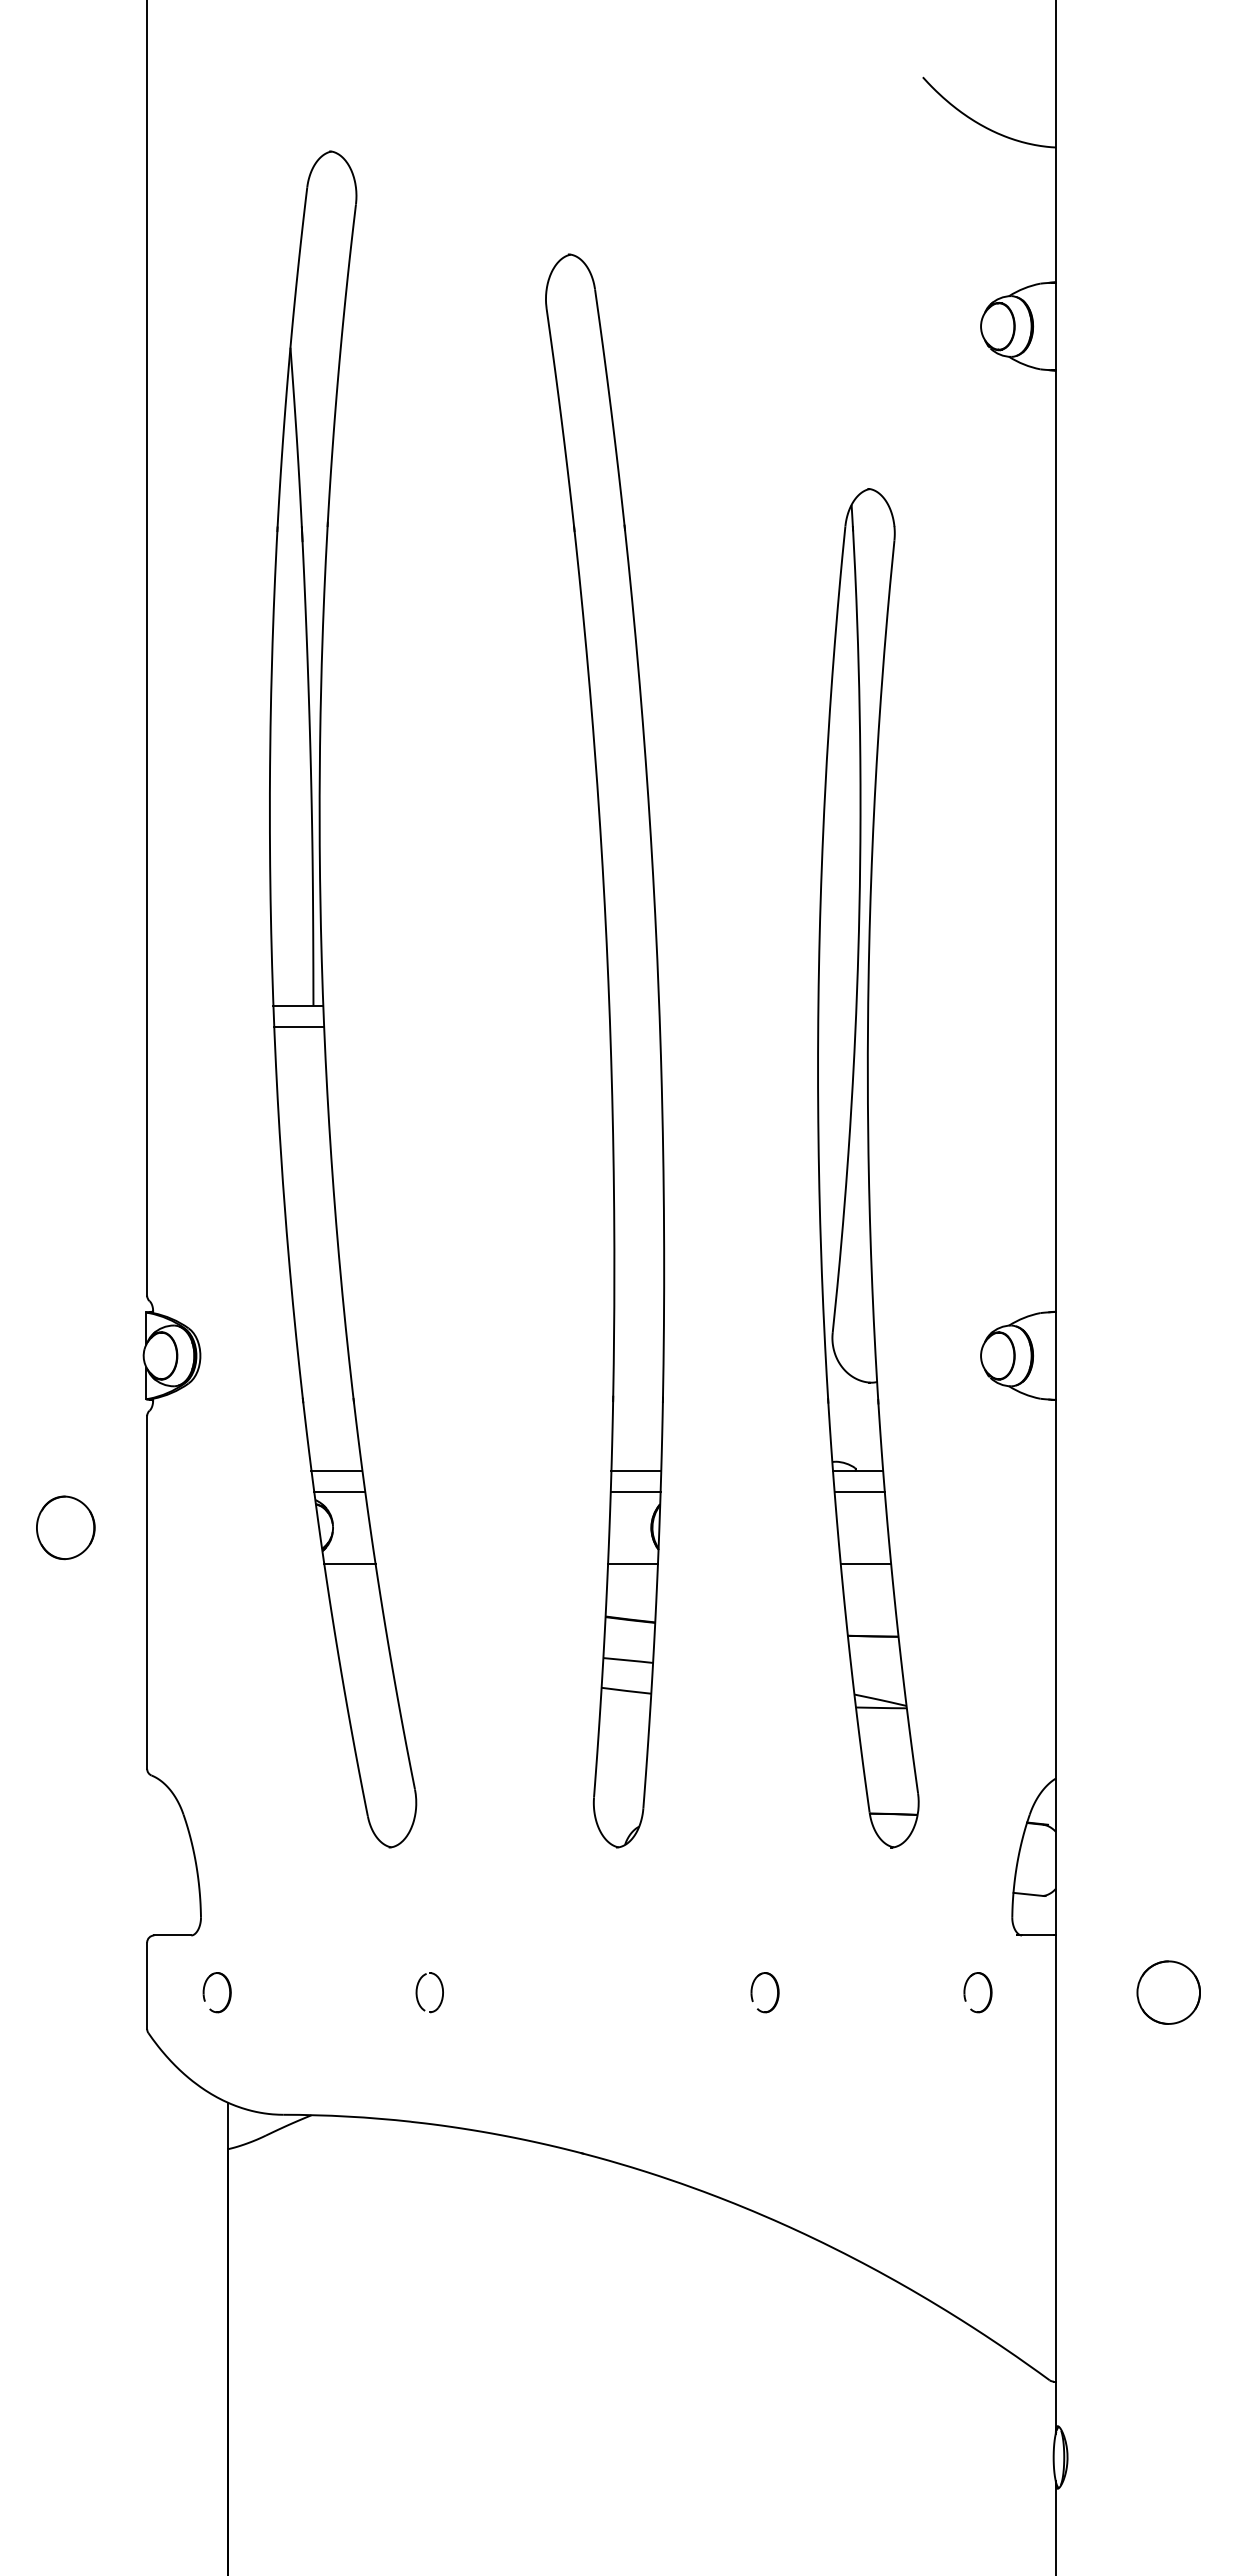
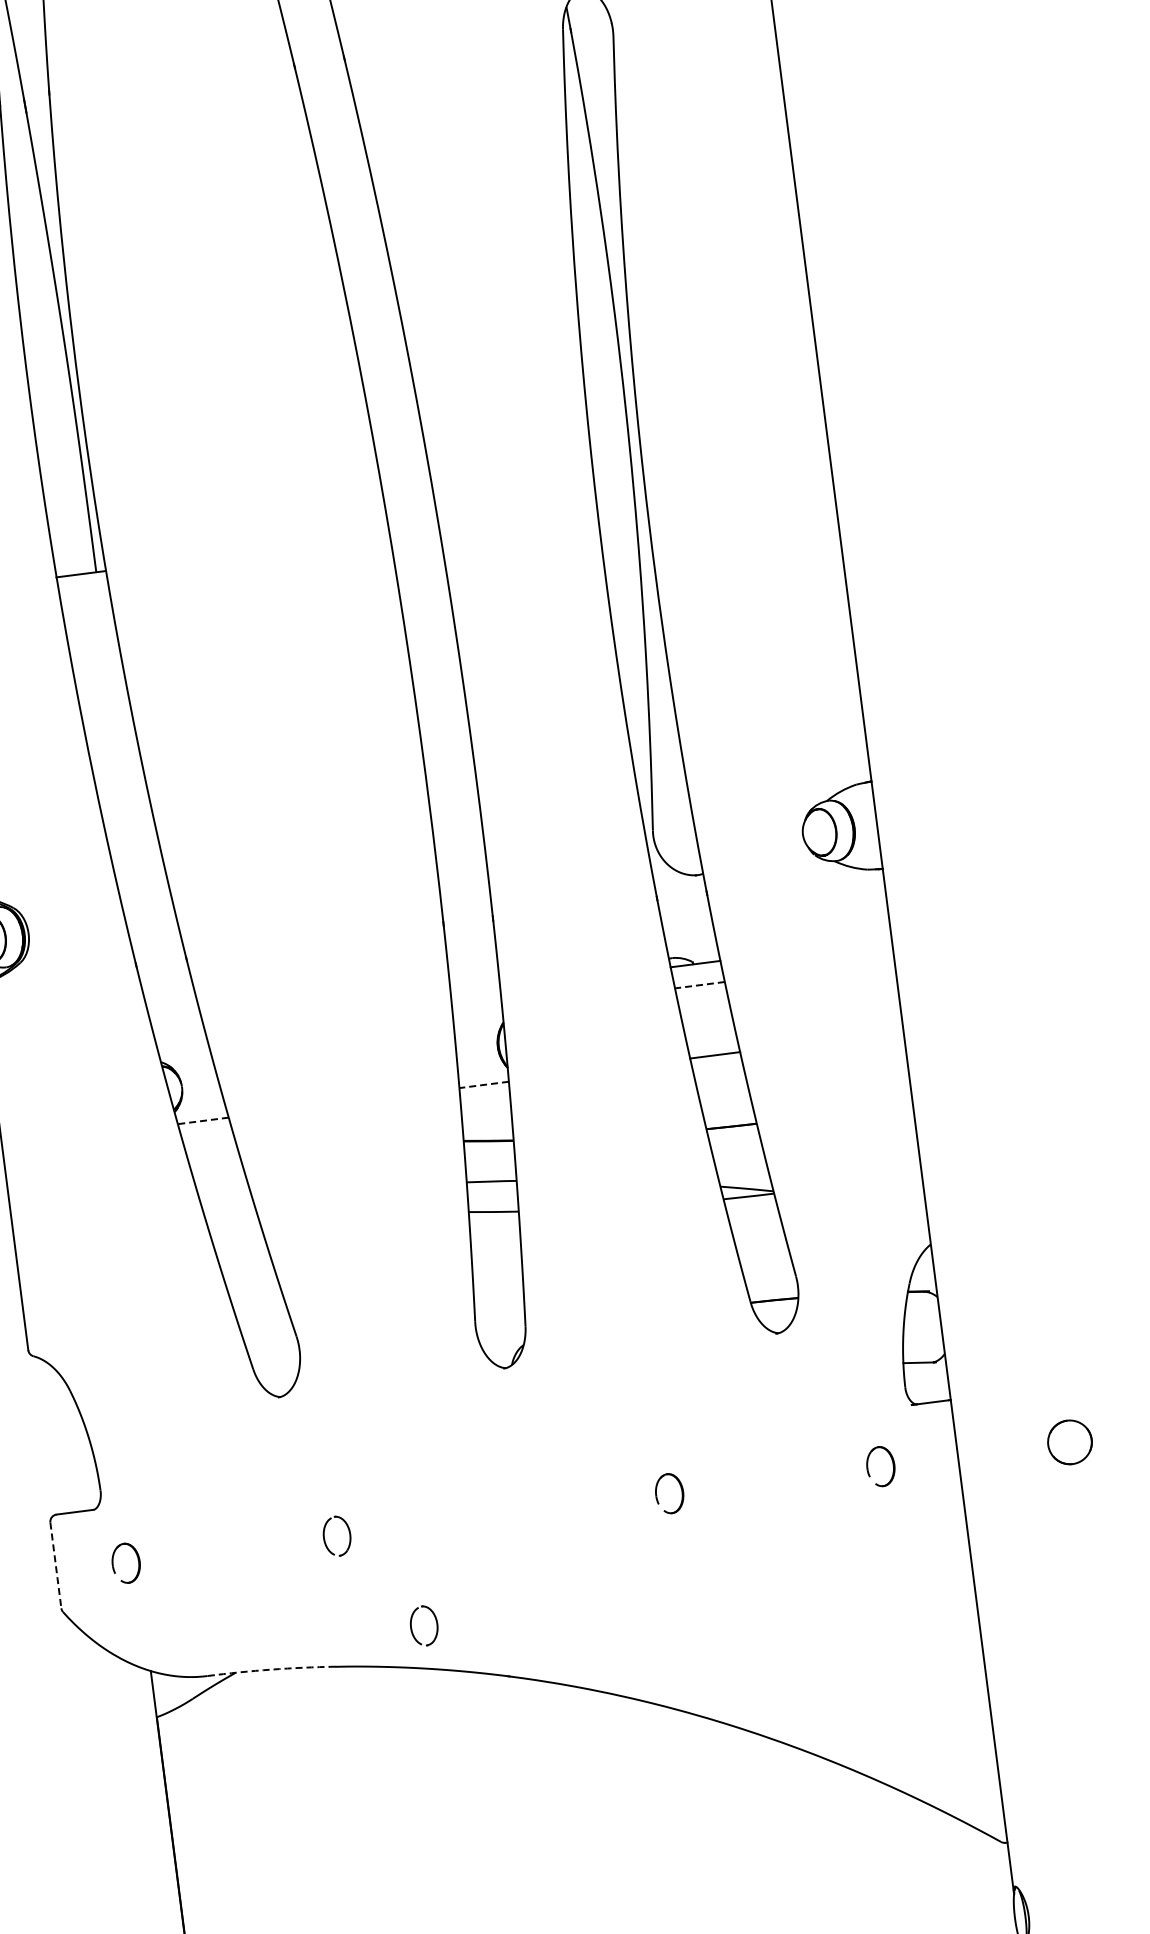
line: (298, 1027) -> (84, 595), removed
line: (336, 1470) -> (178, 1030), removed
line: (636, 1470) -> (475, 992), removed
line: (339, 1492) -> (183, 1051), removed
line: (635, 1492) -> (477, 1014), removed
line: (859, 1492) -> (699, 985), solid -> dashed
line: (349, 1563) -> (202, 1120), solid -> dashed
line: (633, 1563) -> (484, 1084), solid -> dashed
line: (147, 1986) -> (56, 1566), solid -> dashed
part: (1168, 1992) -> (1069, 1442), size x0.7
part: (492, 2092) -> (411, 1627), added
arc: (347, 2116) -> (271, 1669), solid -> dashed

